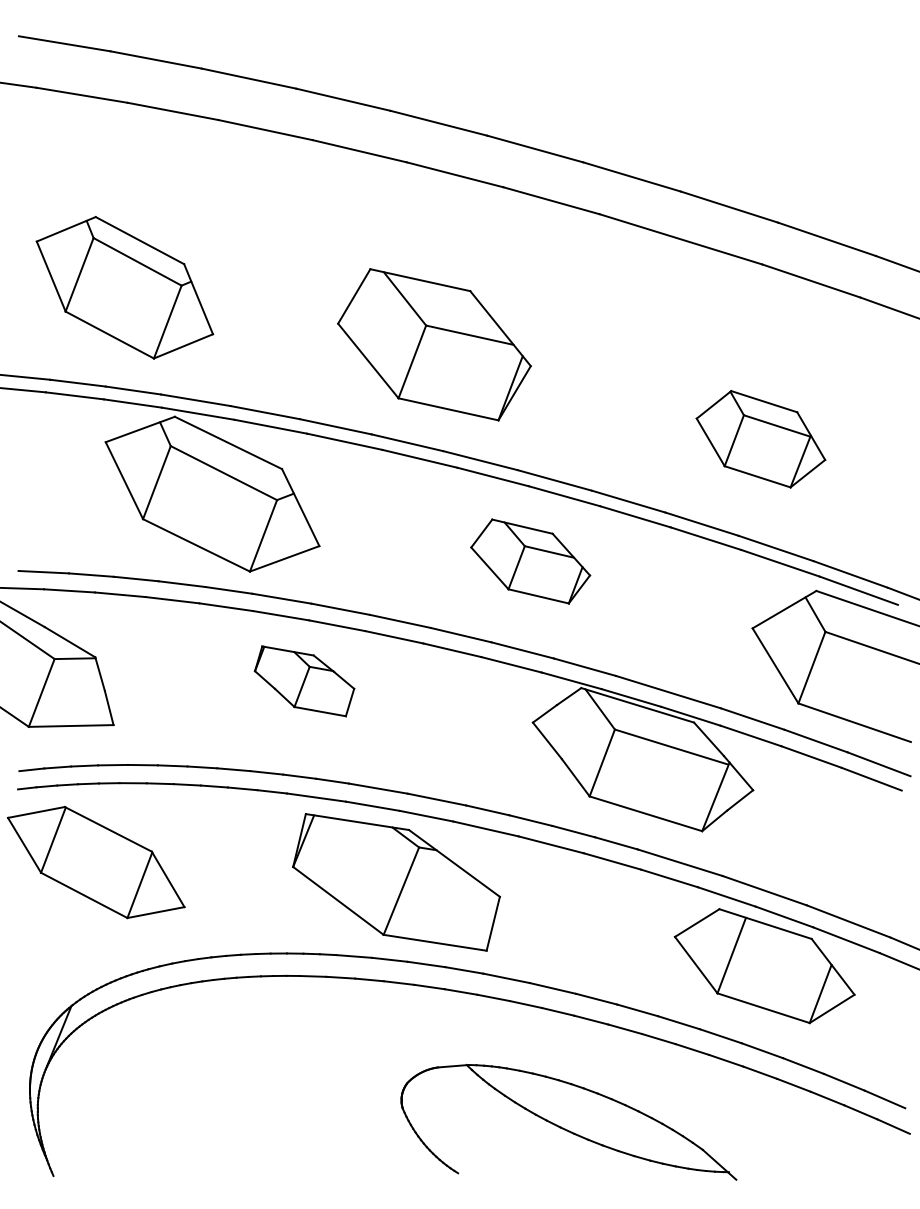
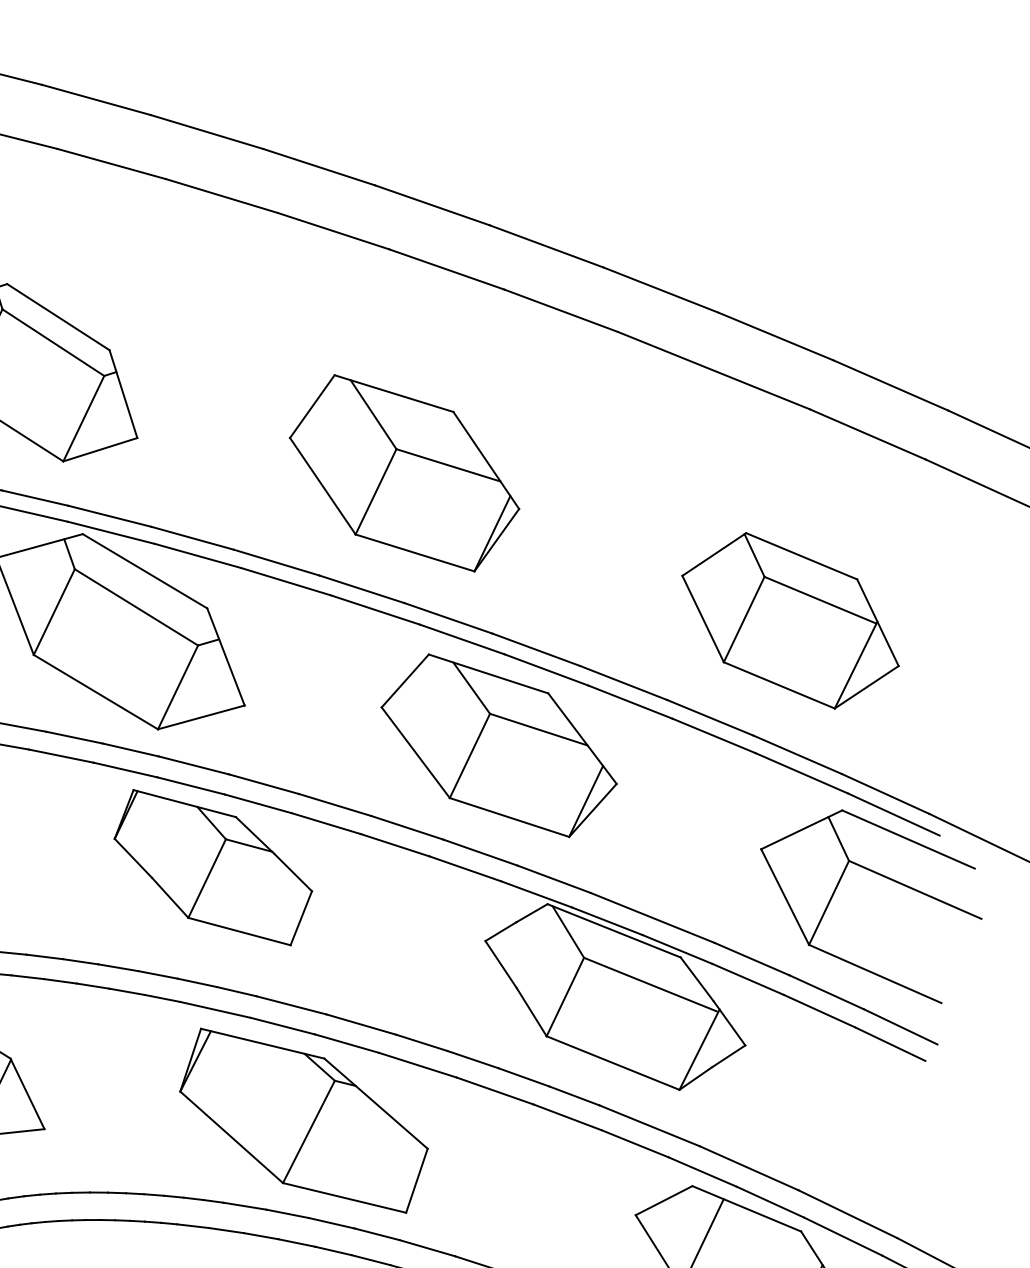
part: (760, 439) -> (789, 621), size x1.43
part: (530, 561) -> (498, 745), size x1.67
part: (304, 681) -> (212, 868), size x1.67

